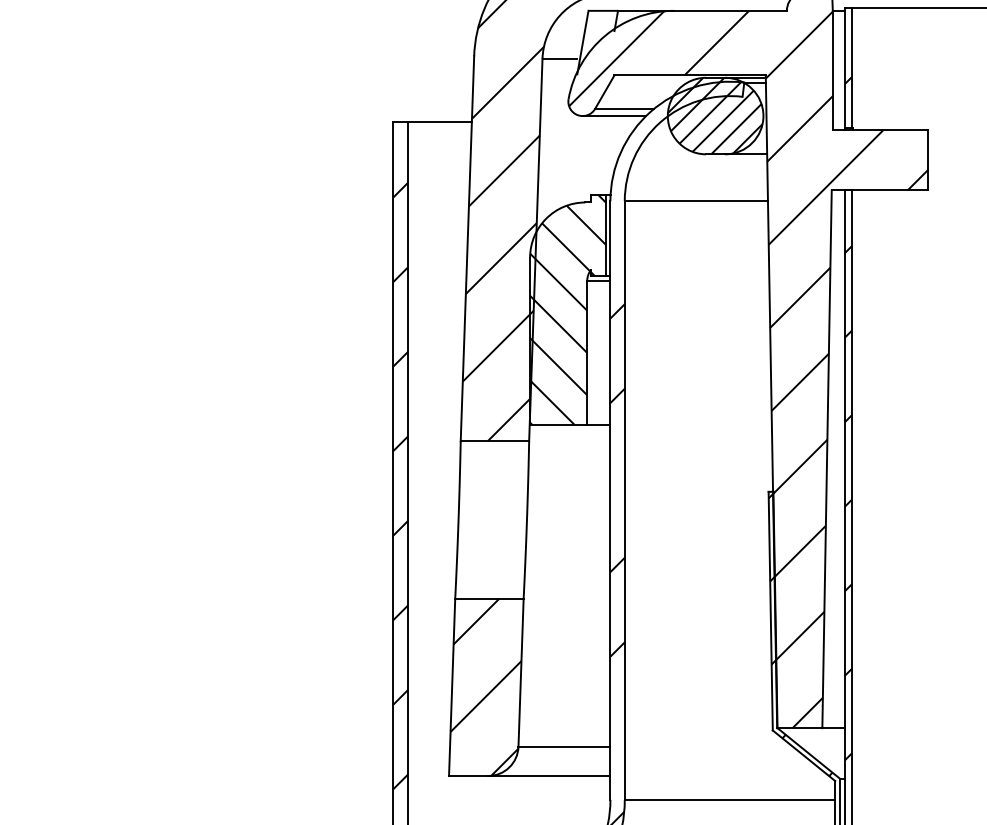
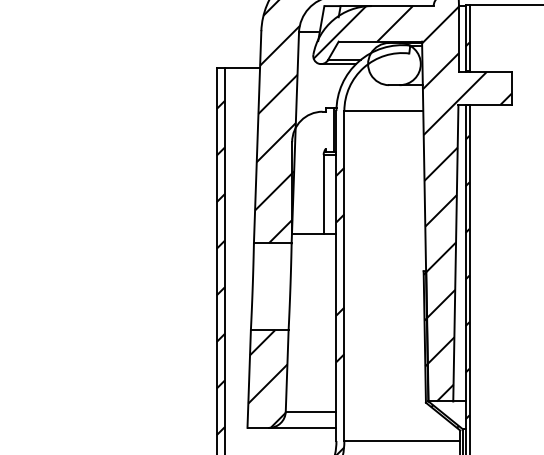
hatch: (715, 116) -> (394, 64), removed
hatch: (566, 309) -> (312, 170), removed

